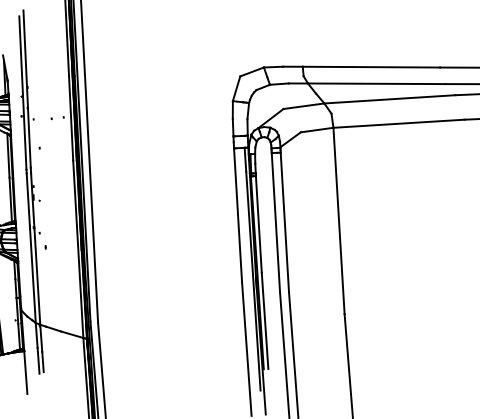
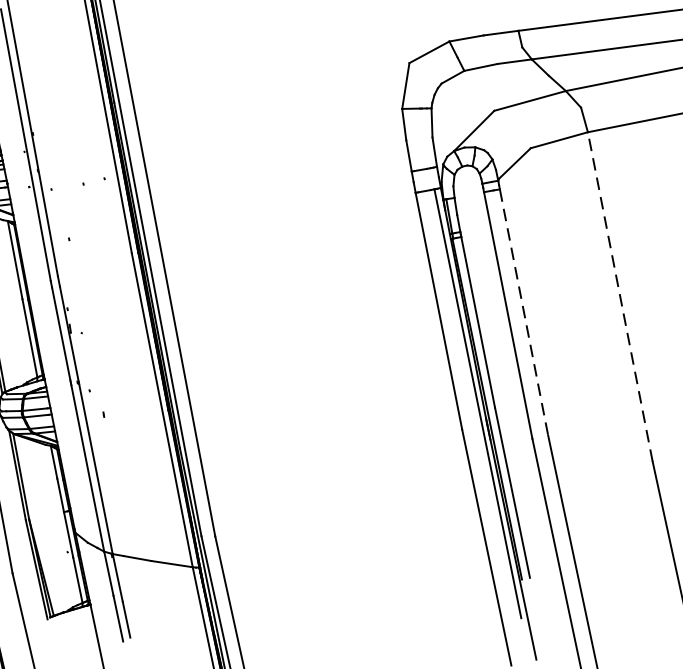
line: (339, 220) -> (621, 296), solid -> dashed
line: (284, 222) -> (523, 312), solid -> dashed

